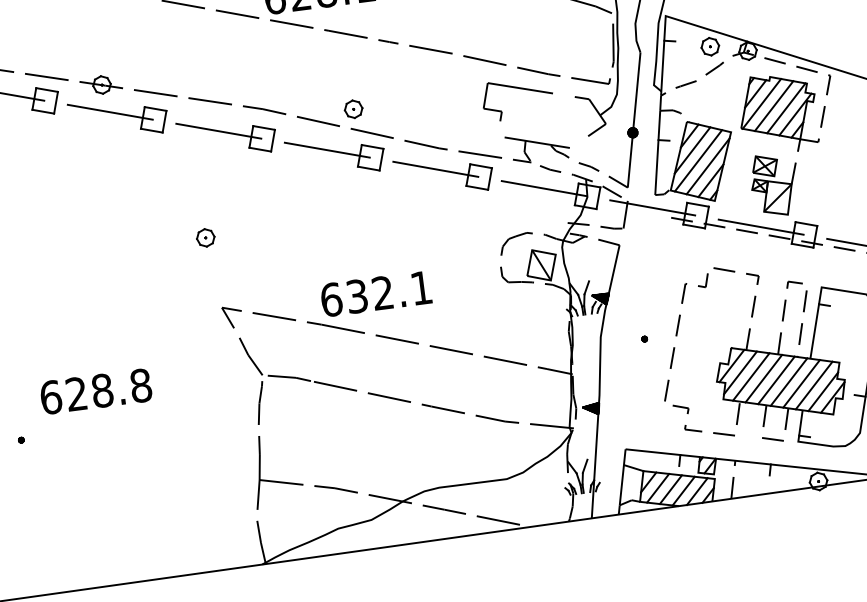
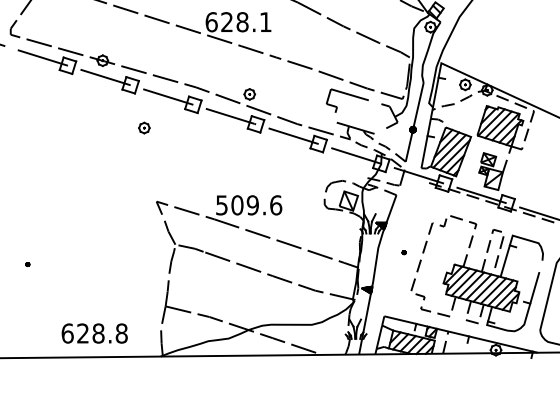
part: (205, 236) -> (144, 127), moved
text: (377, 294) -> (249, 205), 632.1 -> 509.6
text: (95, 391) -> (94, 333), moved

